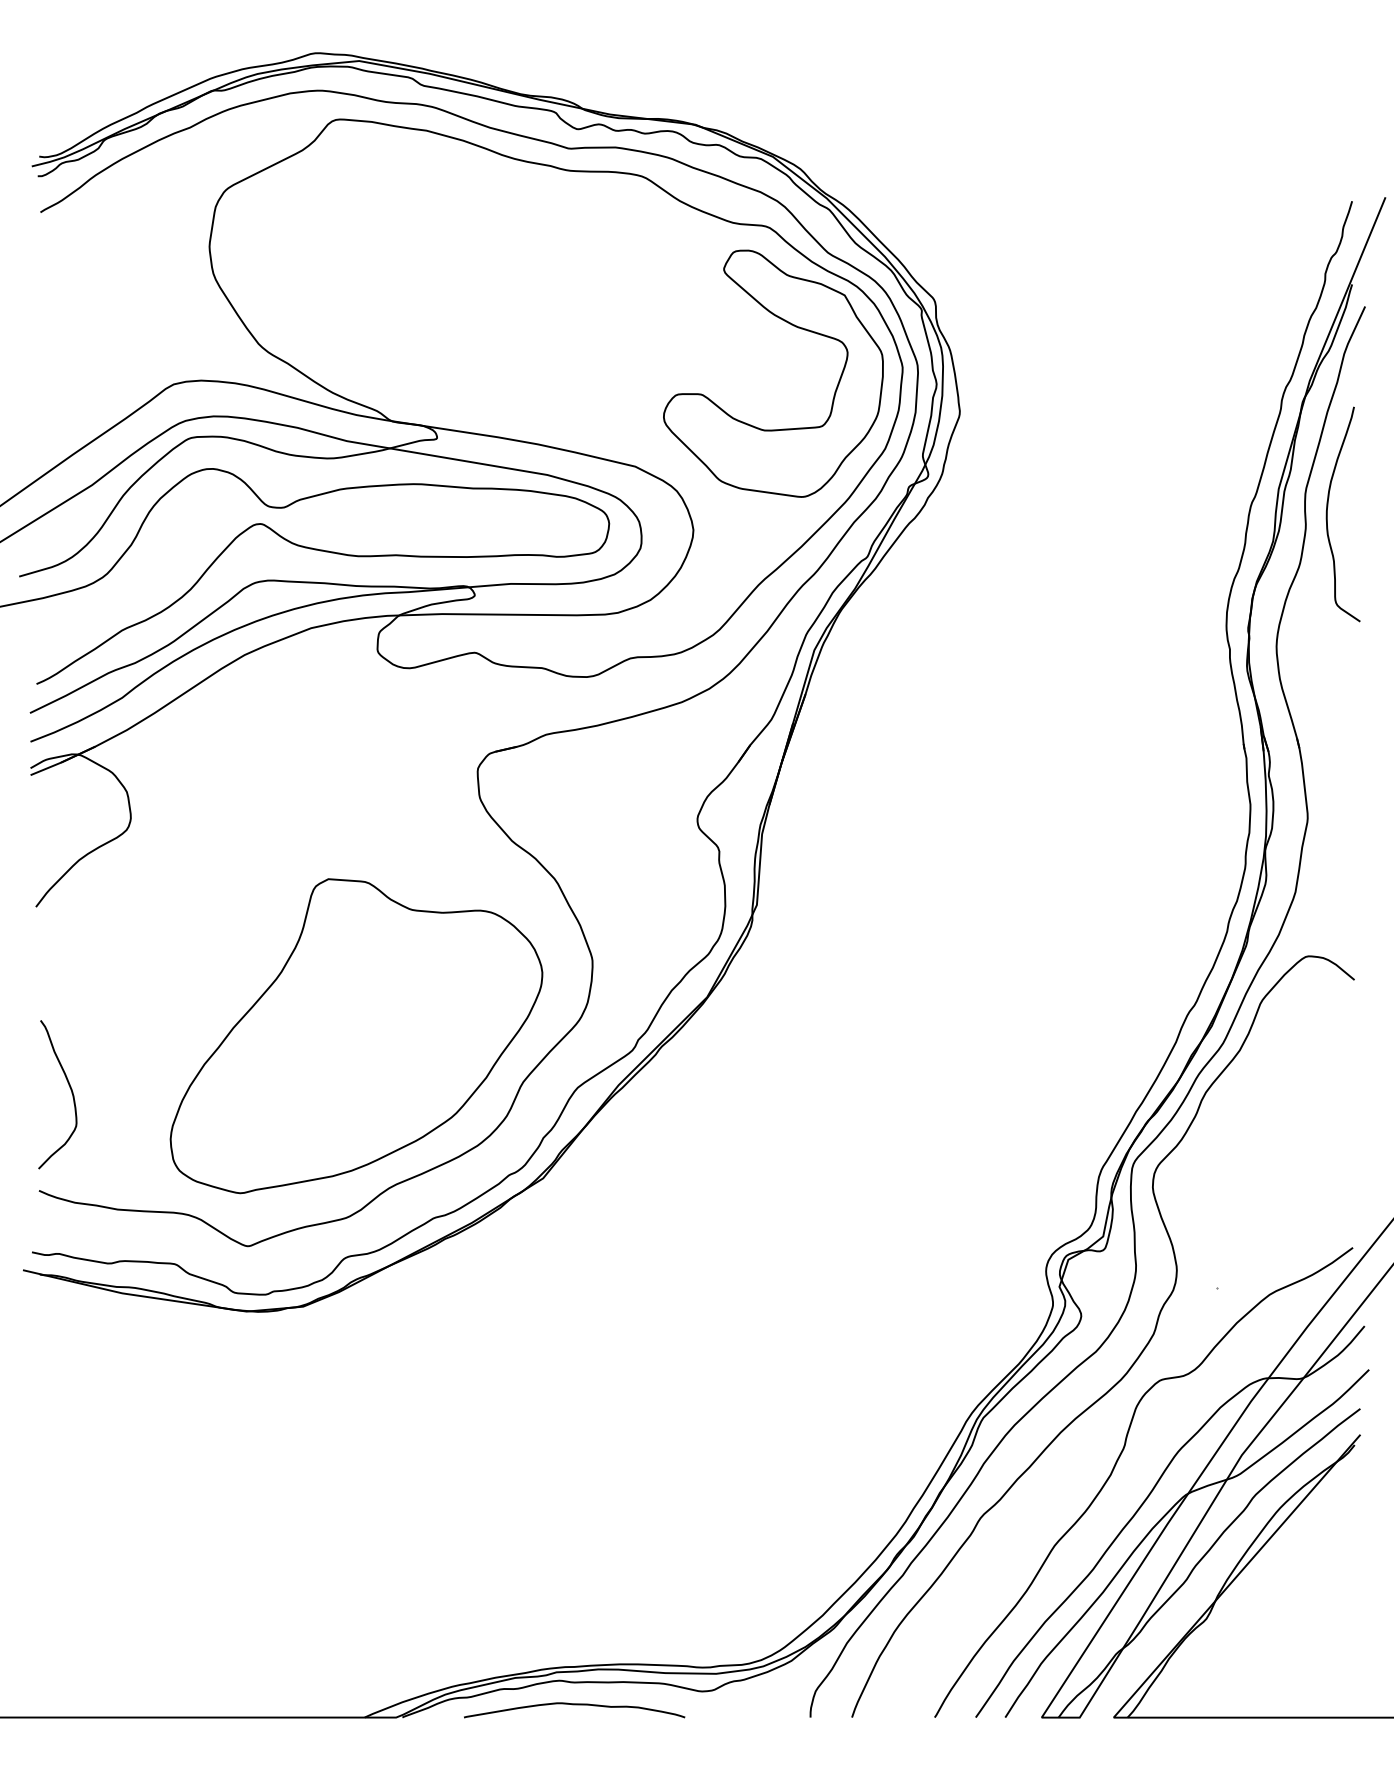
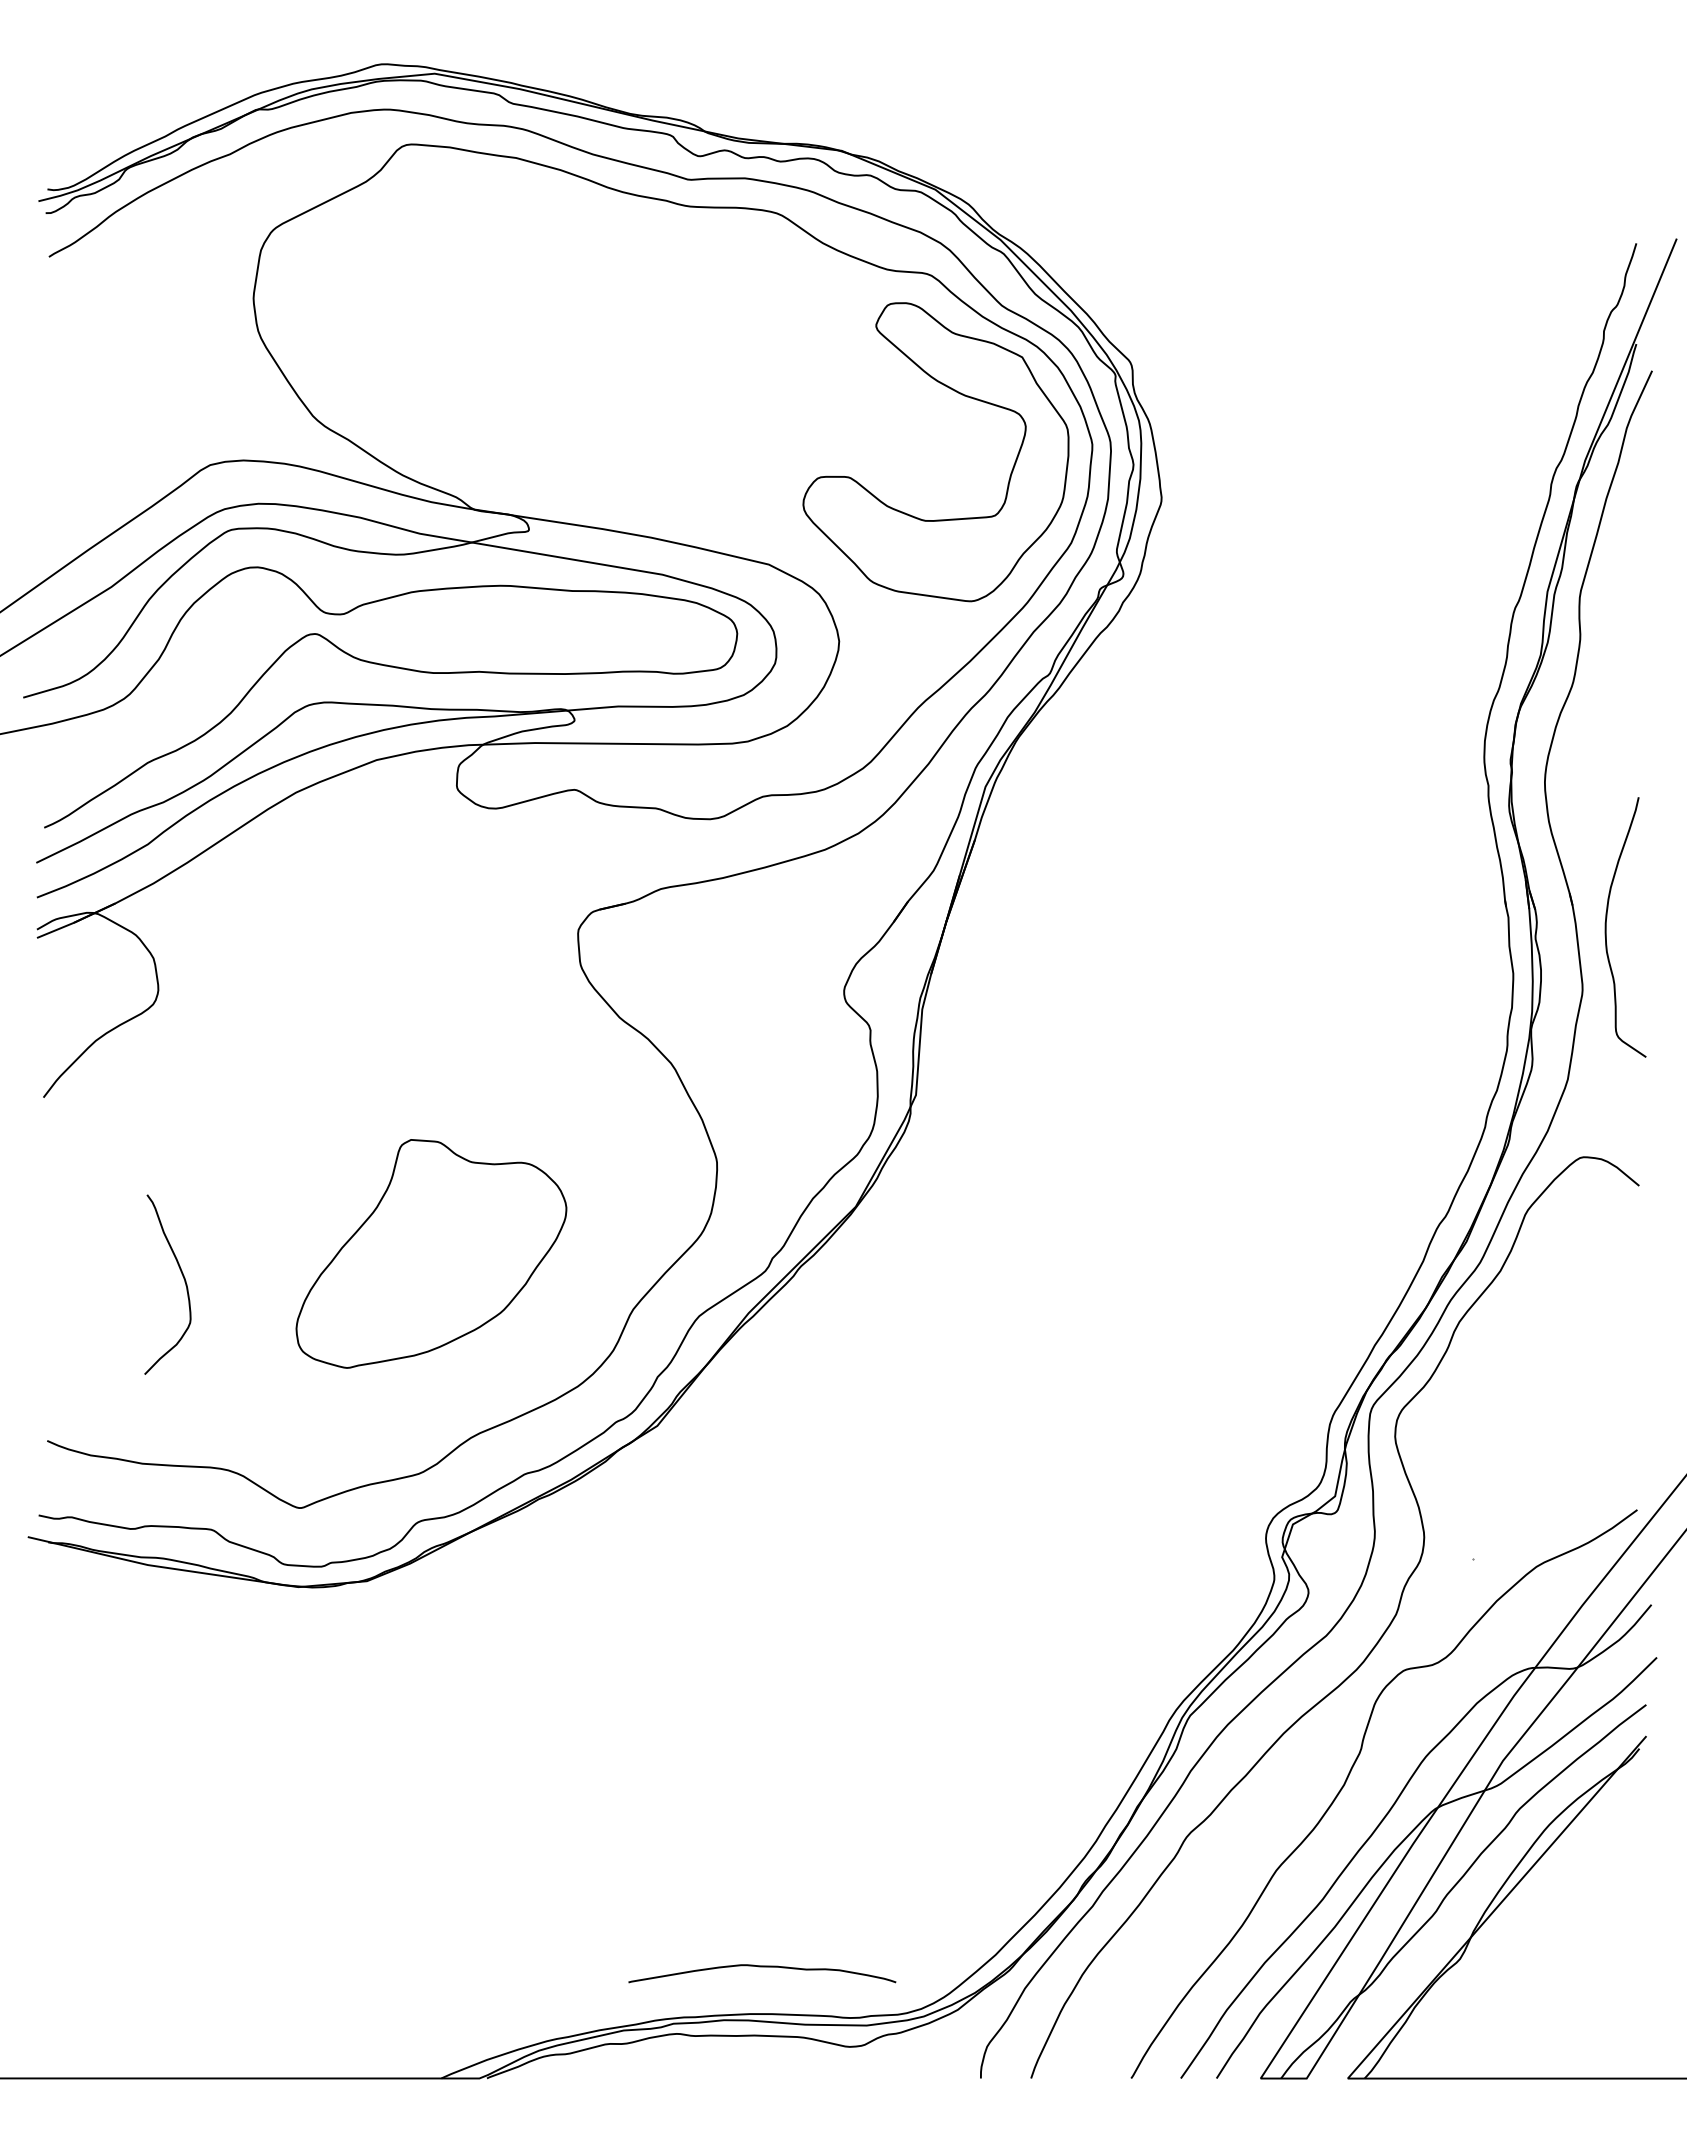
curve: (1327, 514) -> (1606, 927), moved
part: (356, 1035) -> (431, 1253), size x0.6
curve: (70, 1090) -> (183, 1279), moved
curve: (574, 1705) -> (762, 1967), moved

